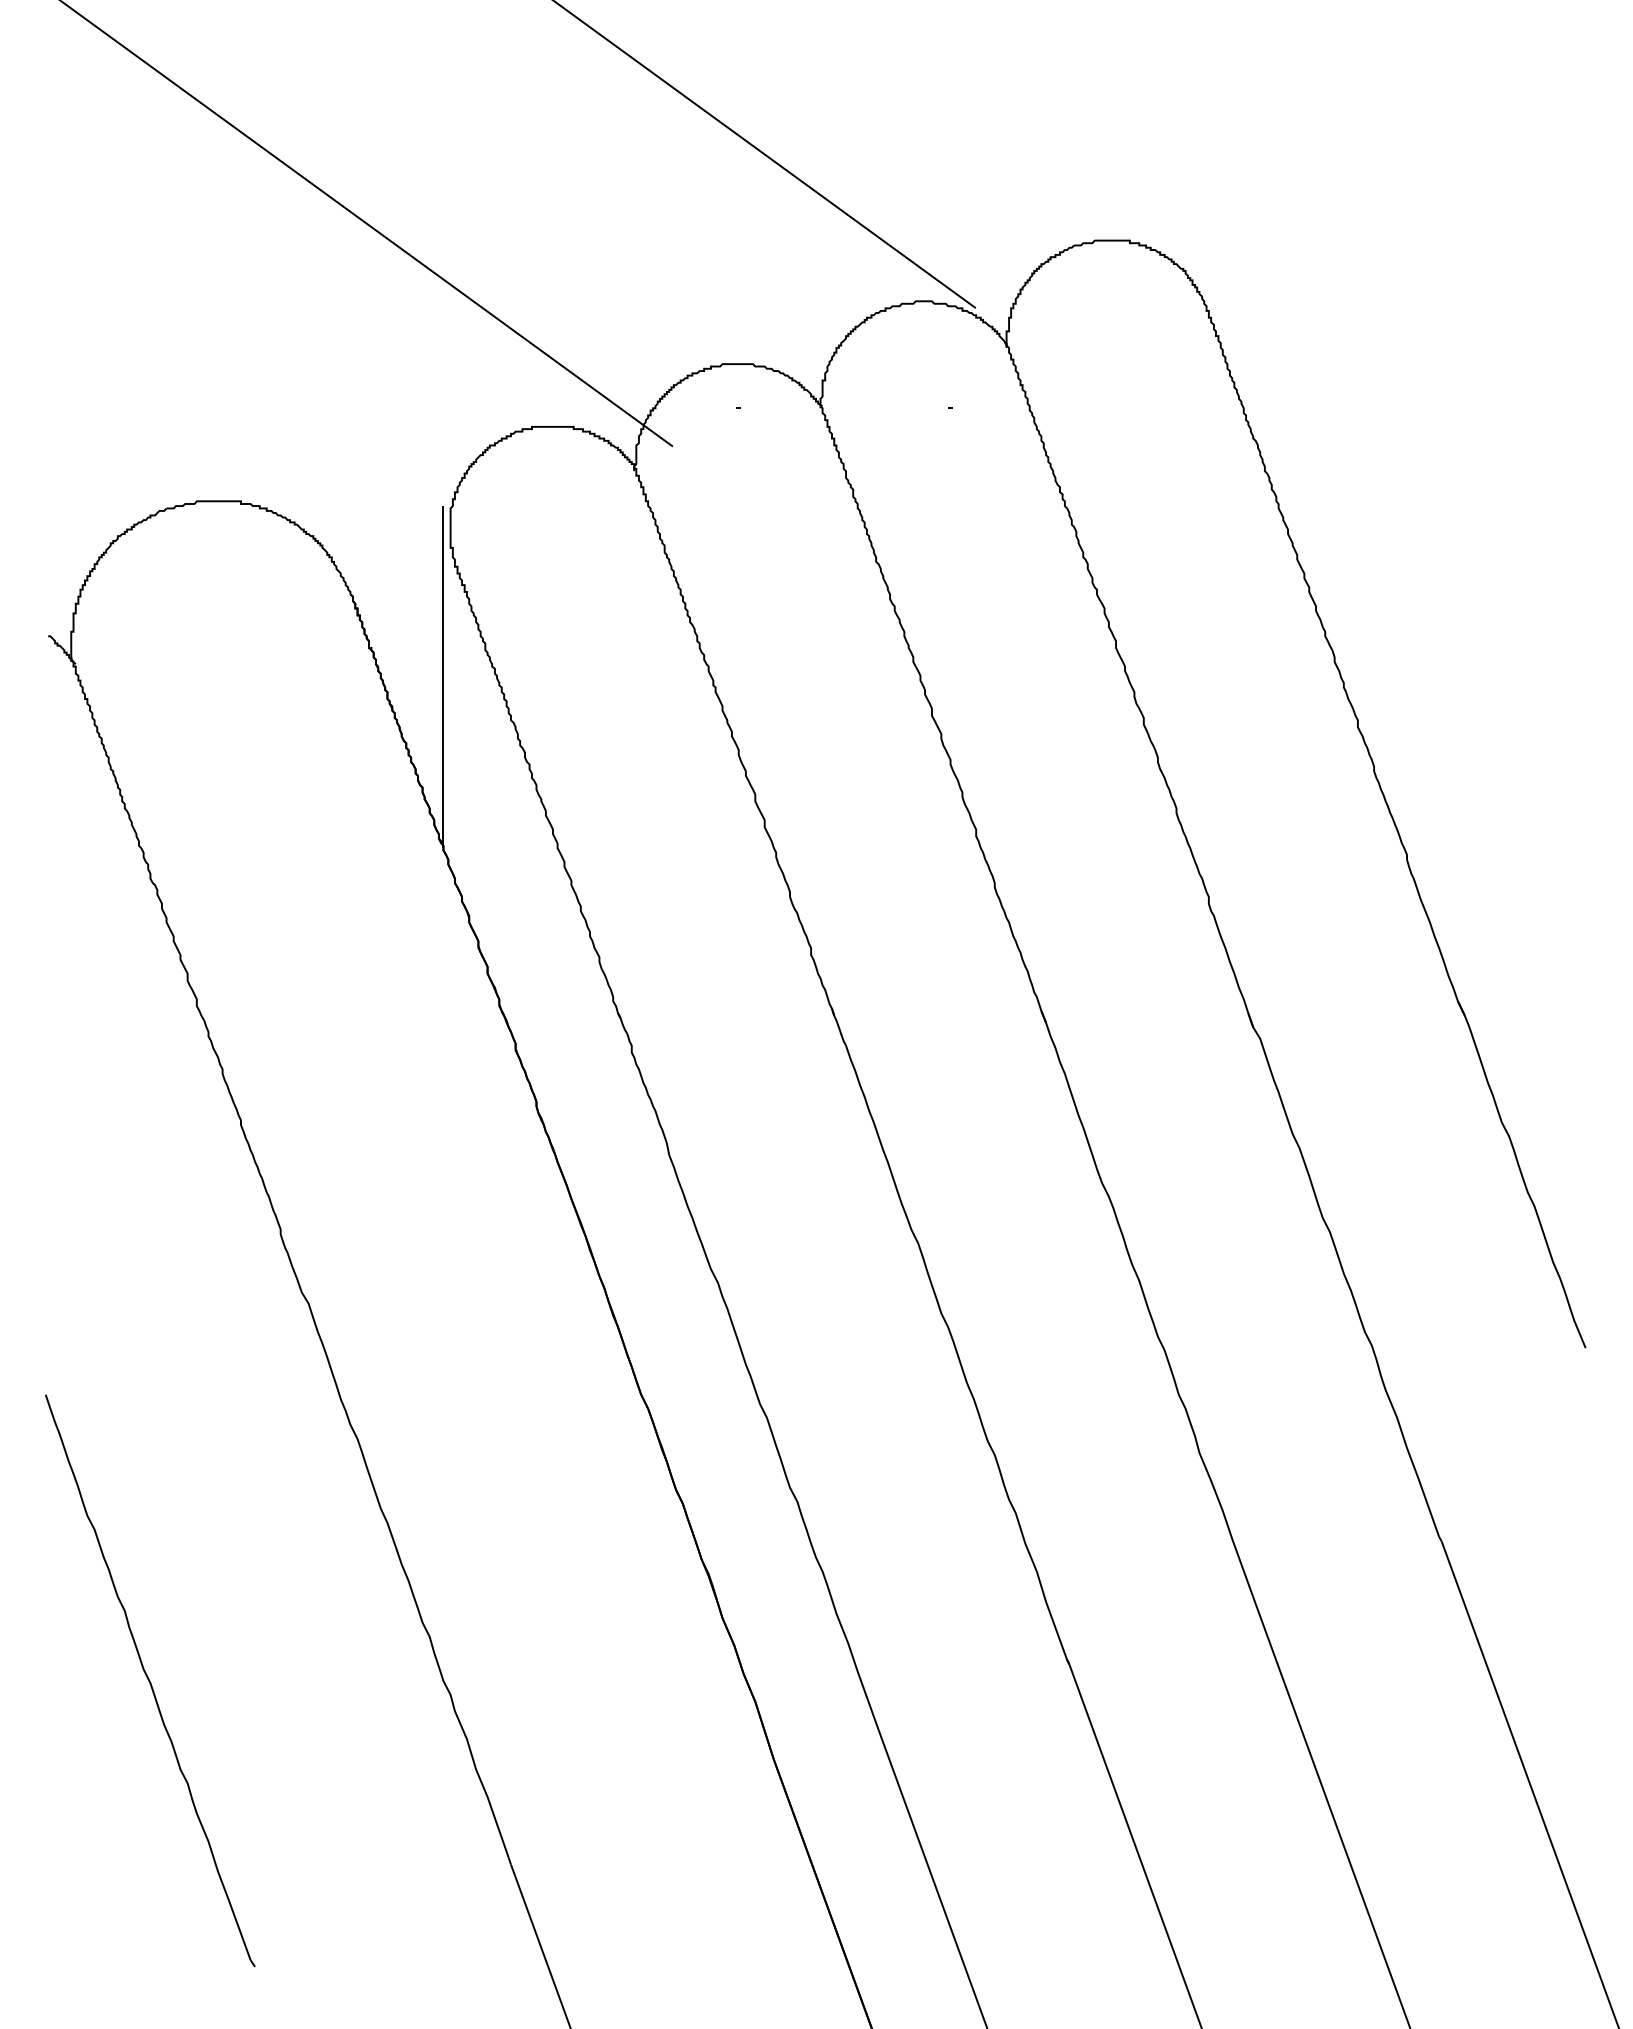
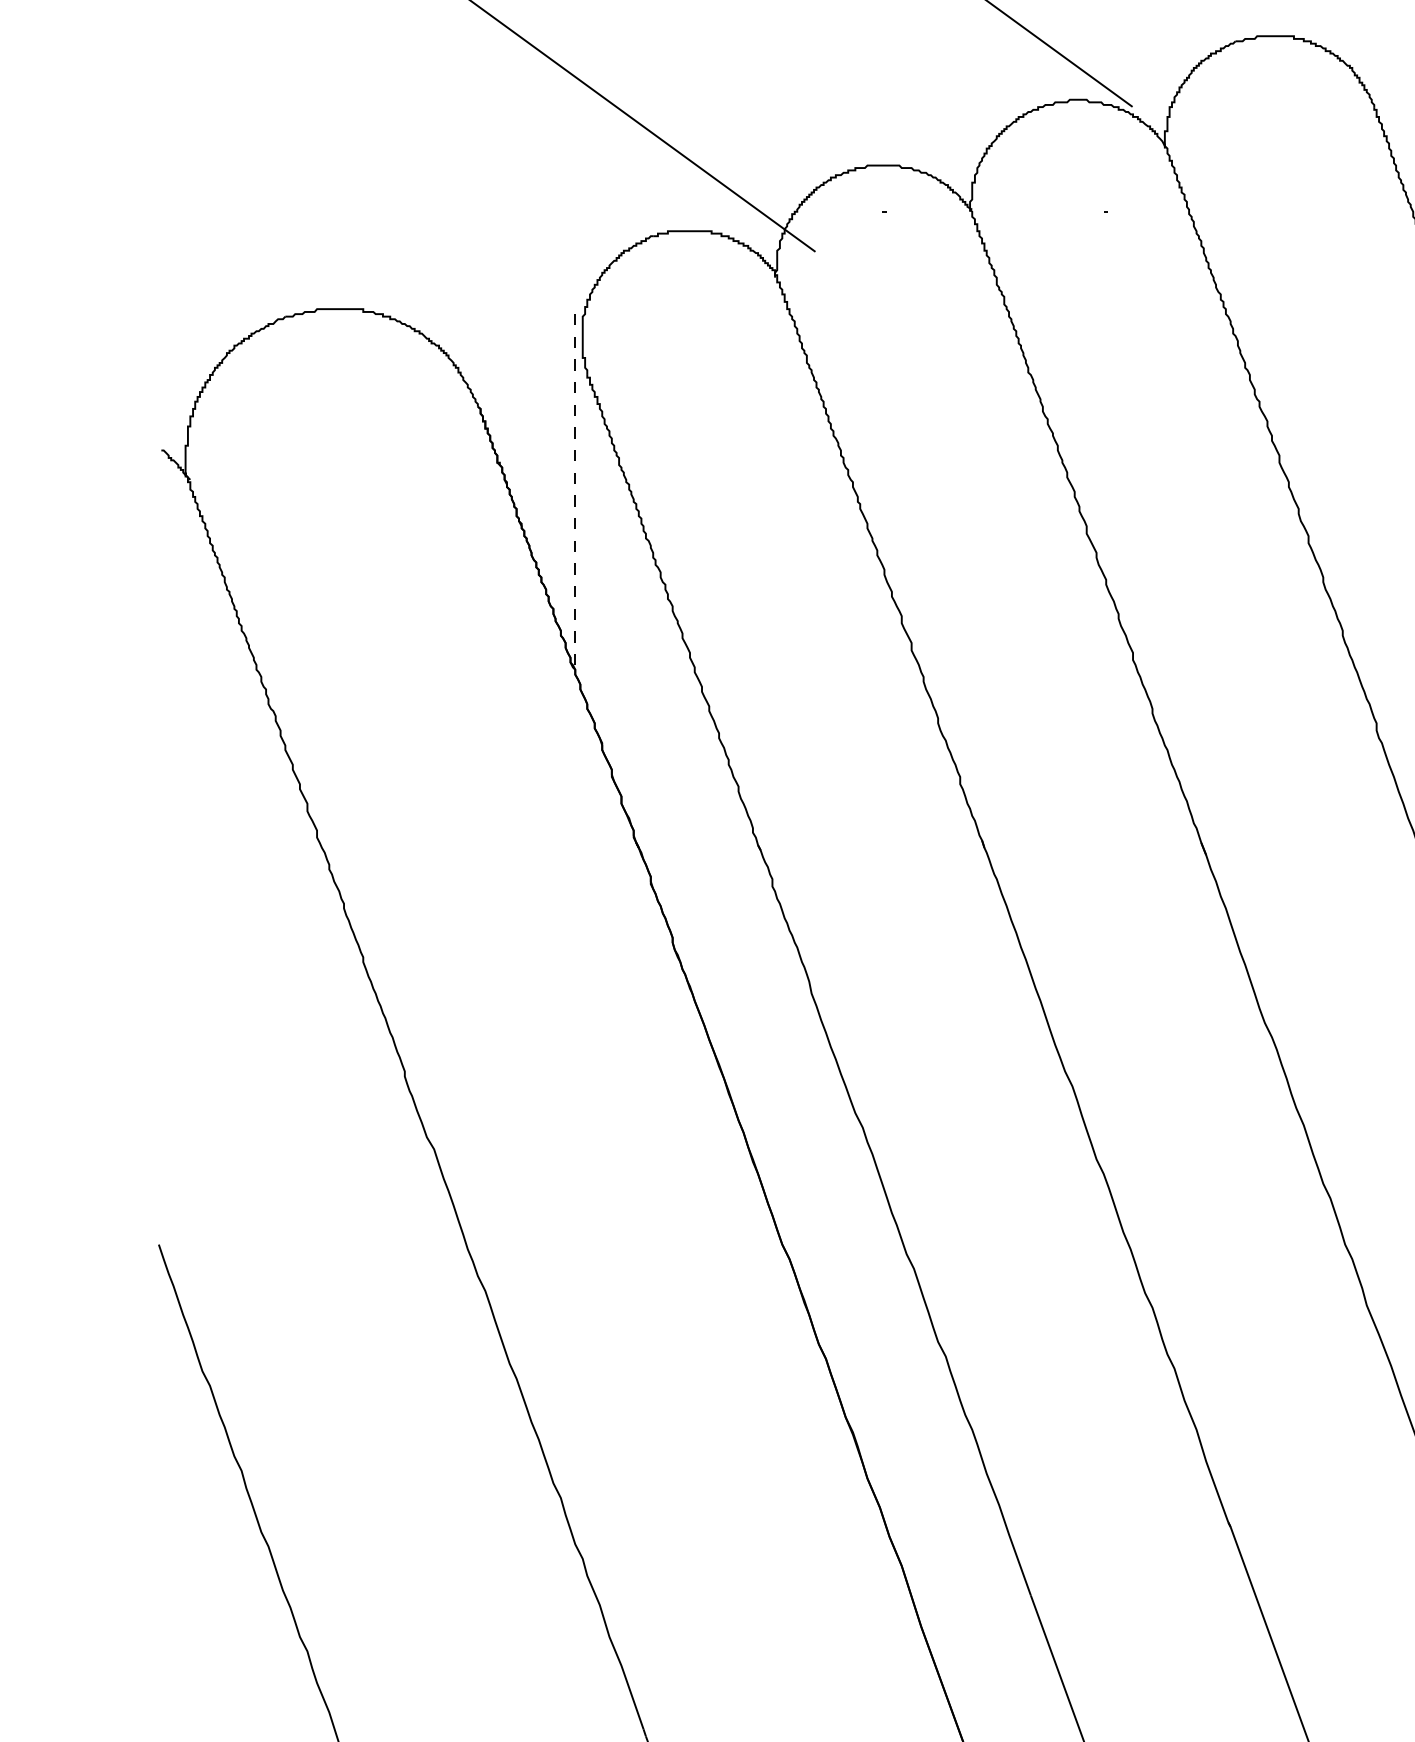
line: (443, 677) -> (575, 493), solid -> dashed

